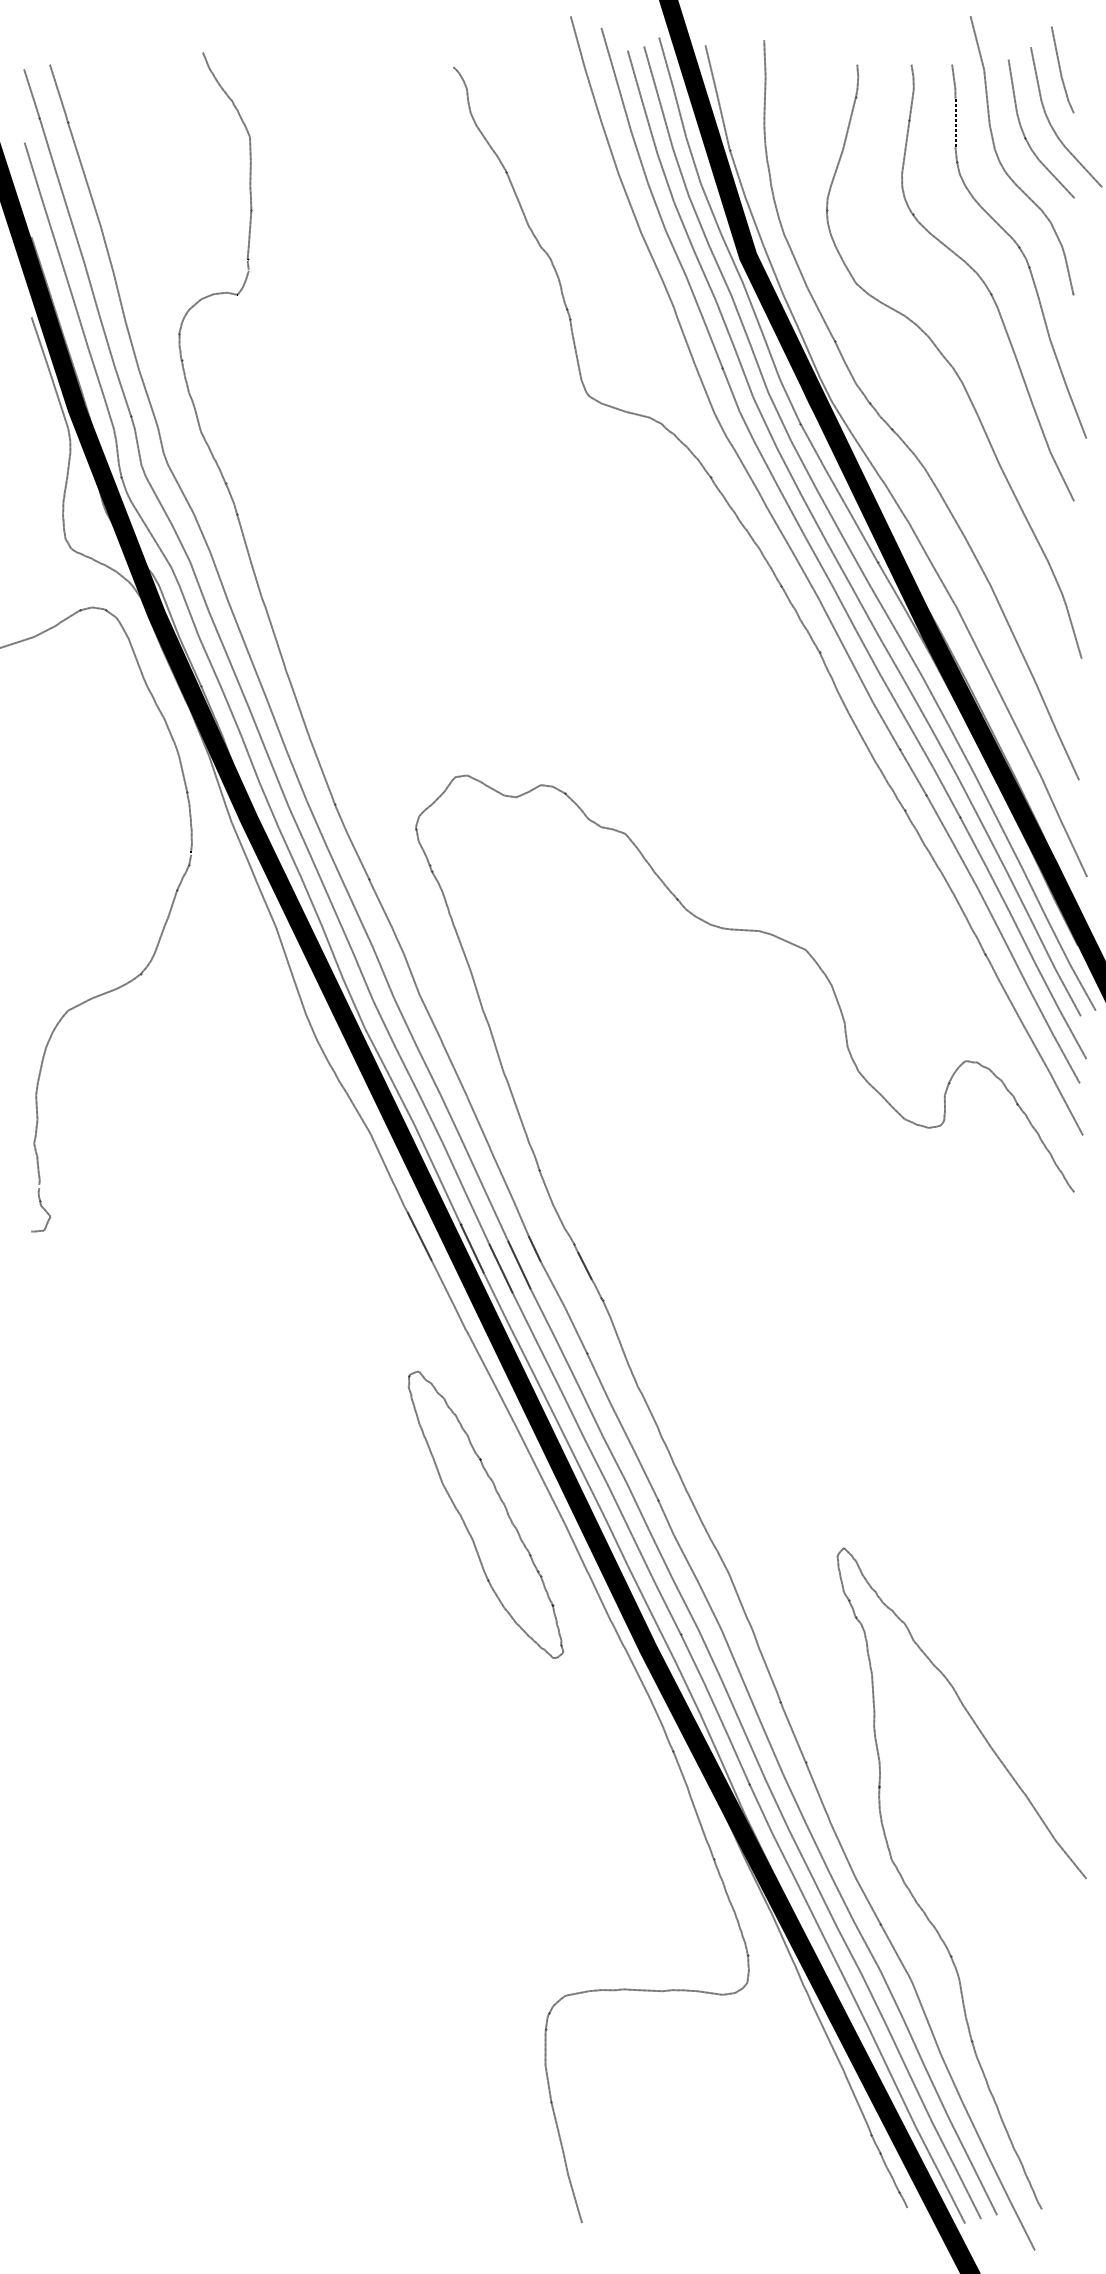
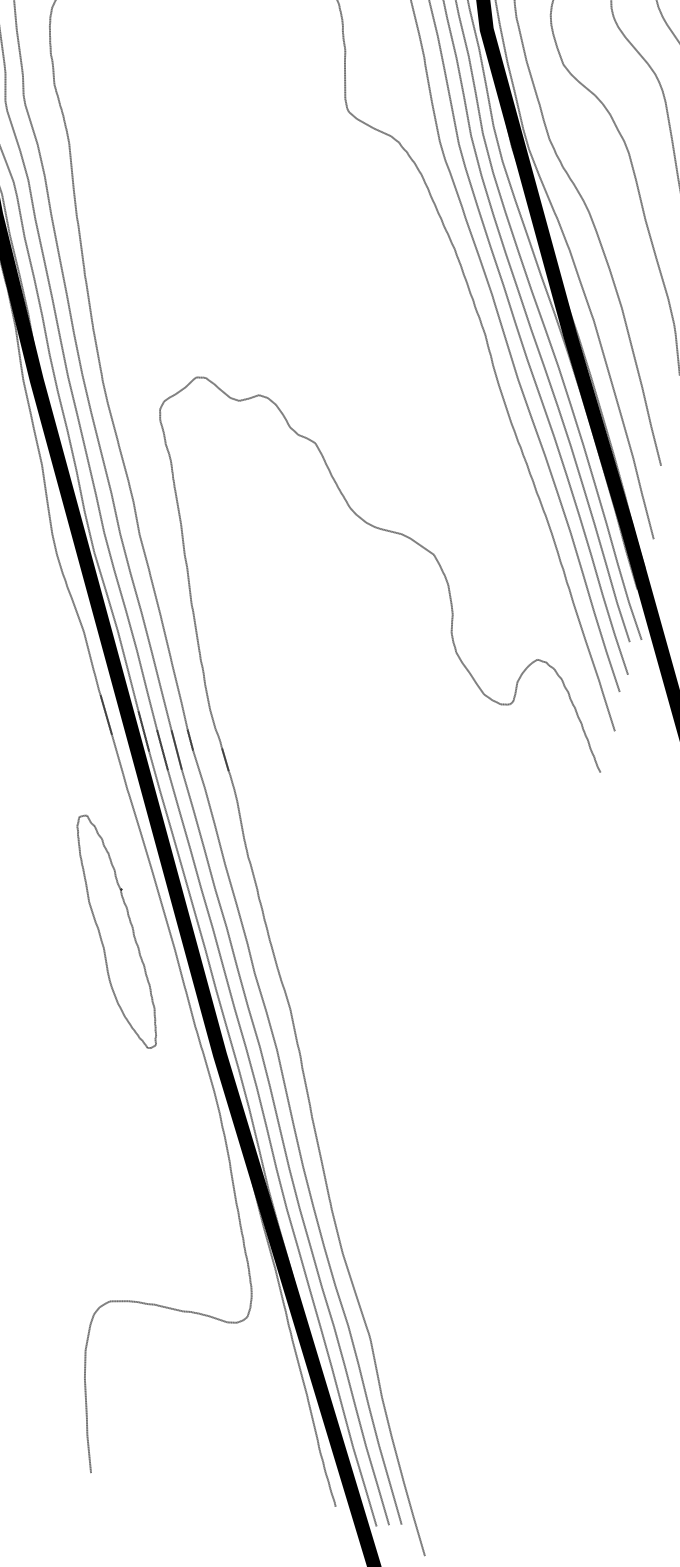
curve: (922, 1908) -> (388, 1285), removed

